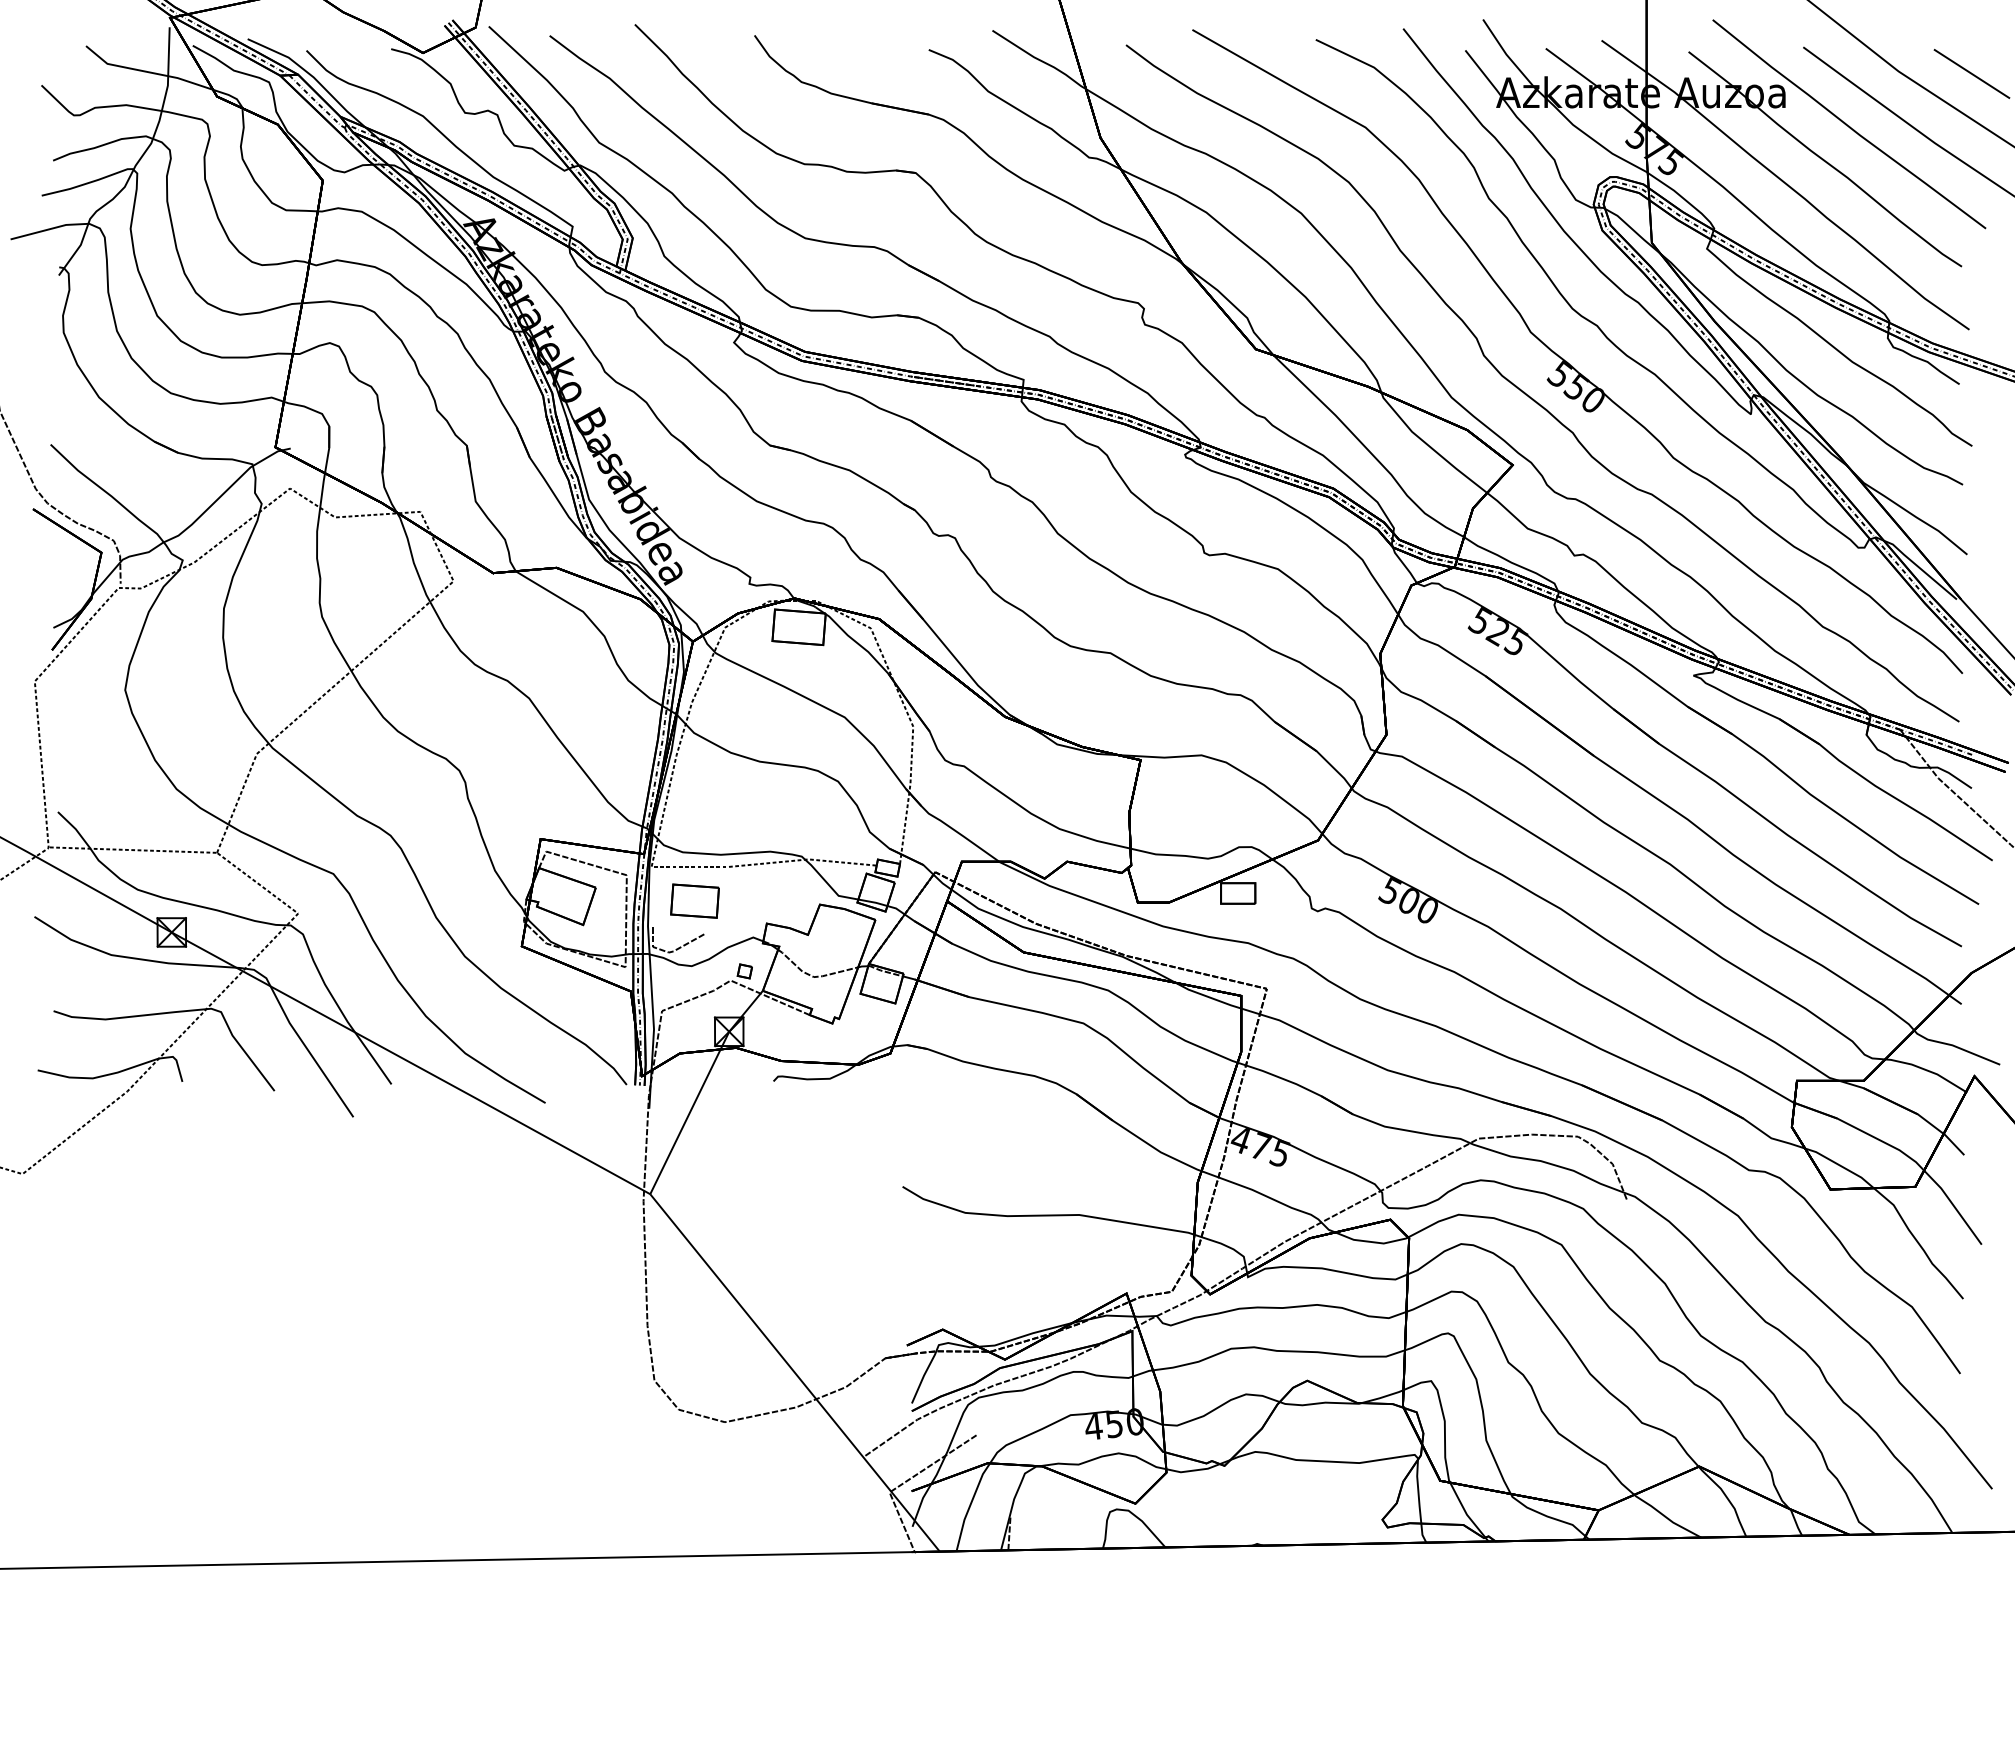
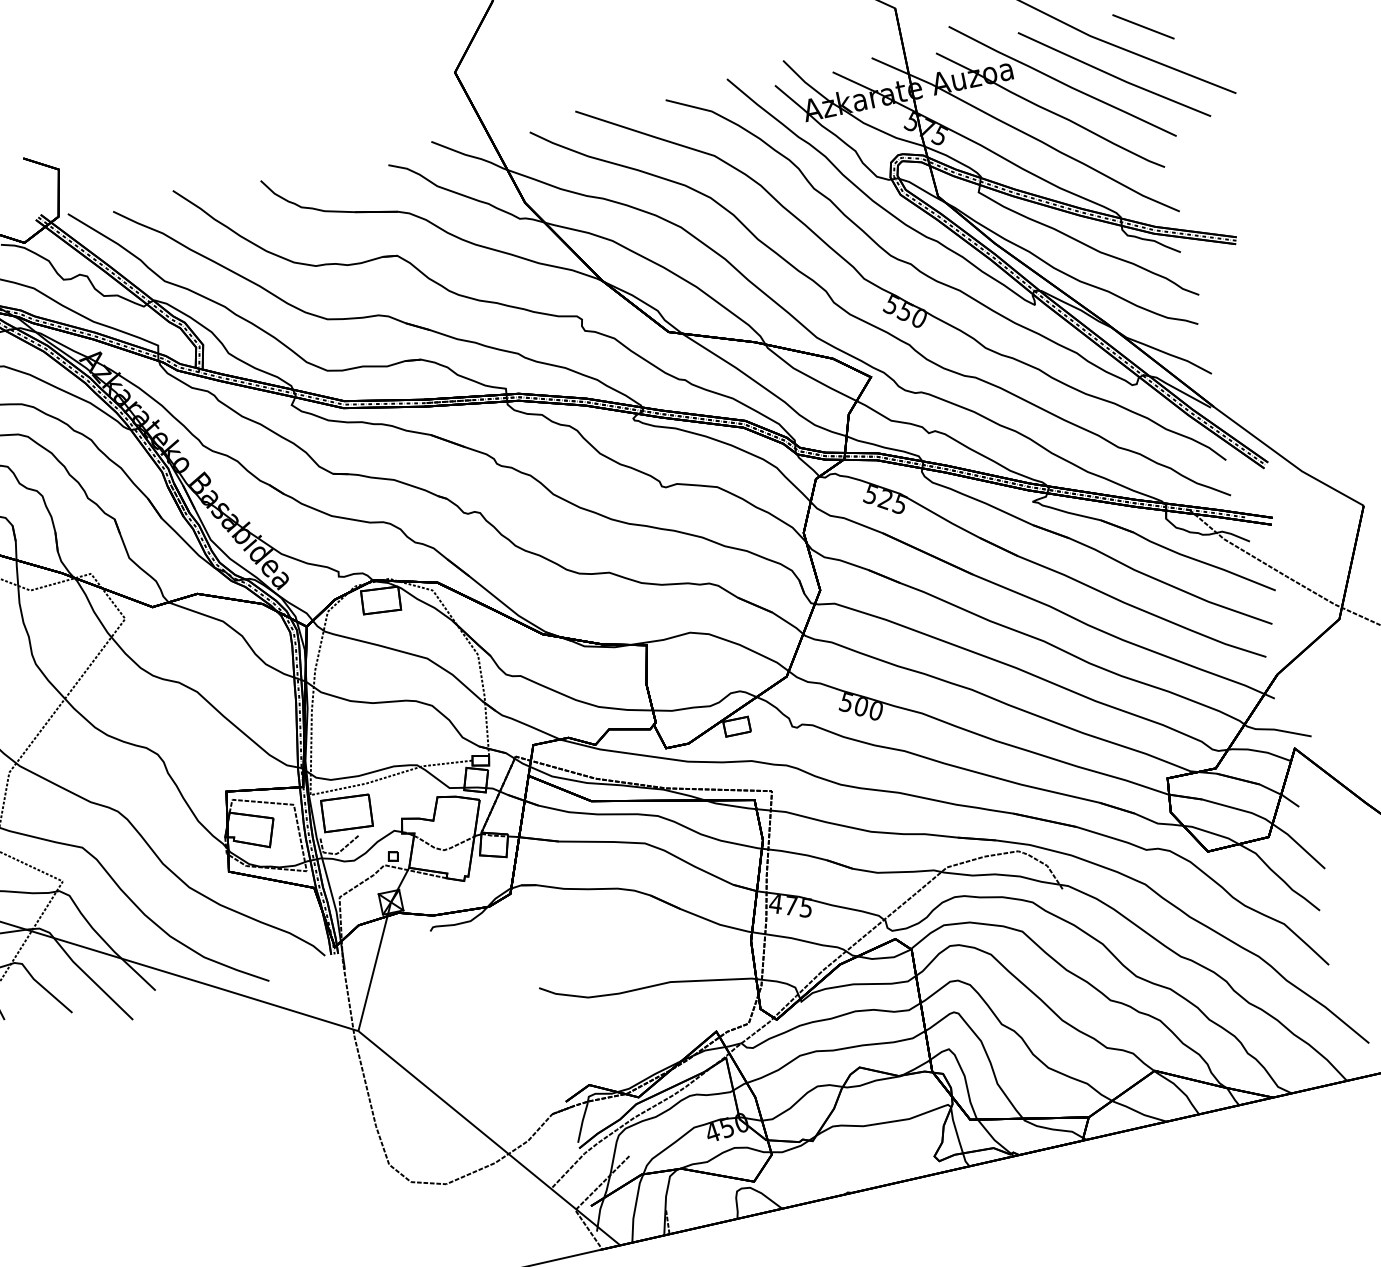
part: (694, 900) -> (346, 812), size x1.43

